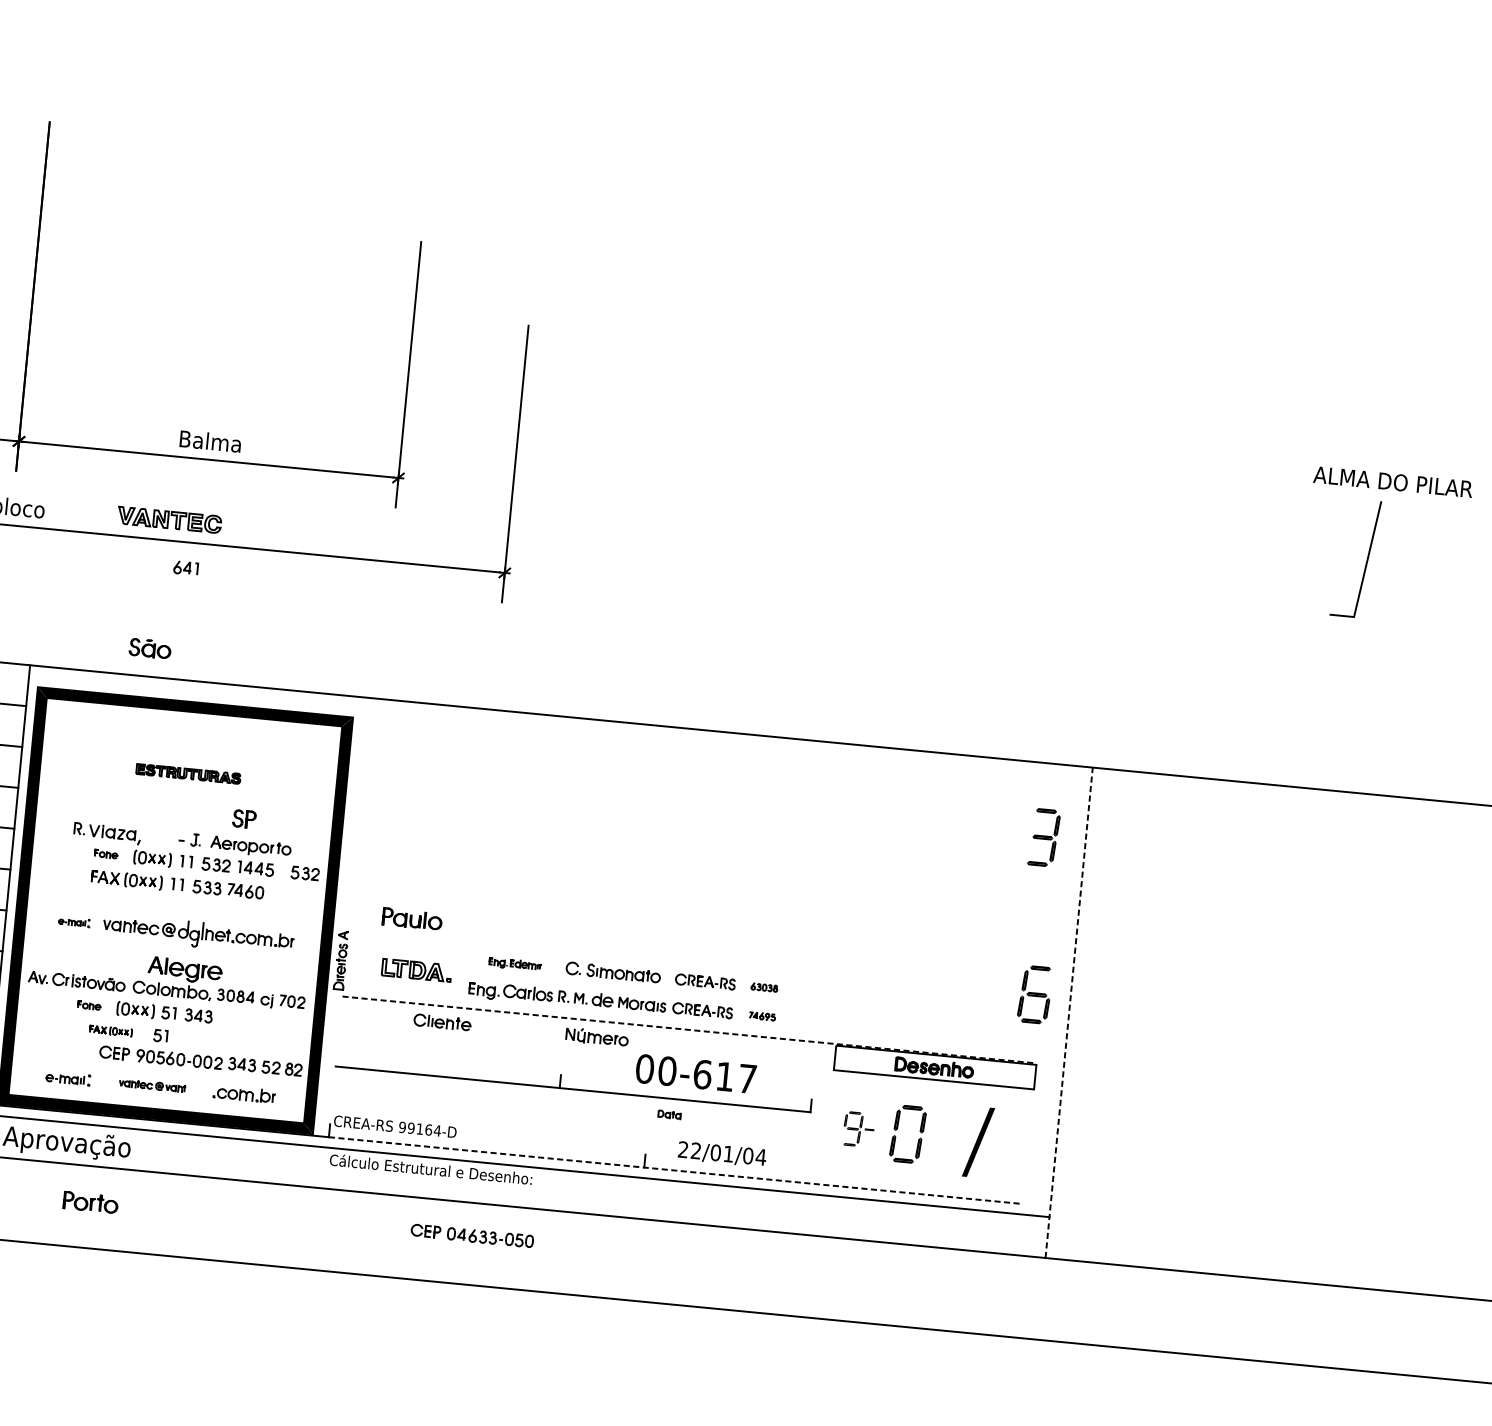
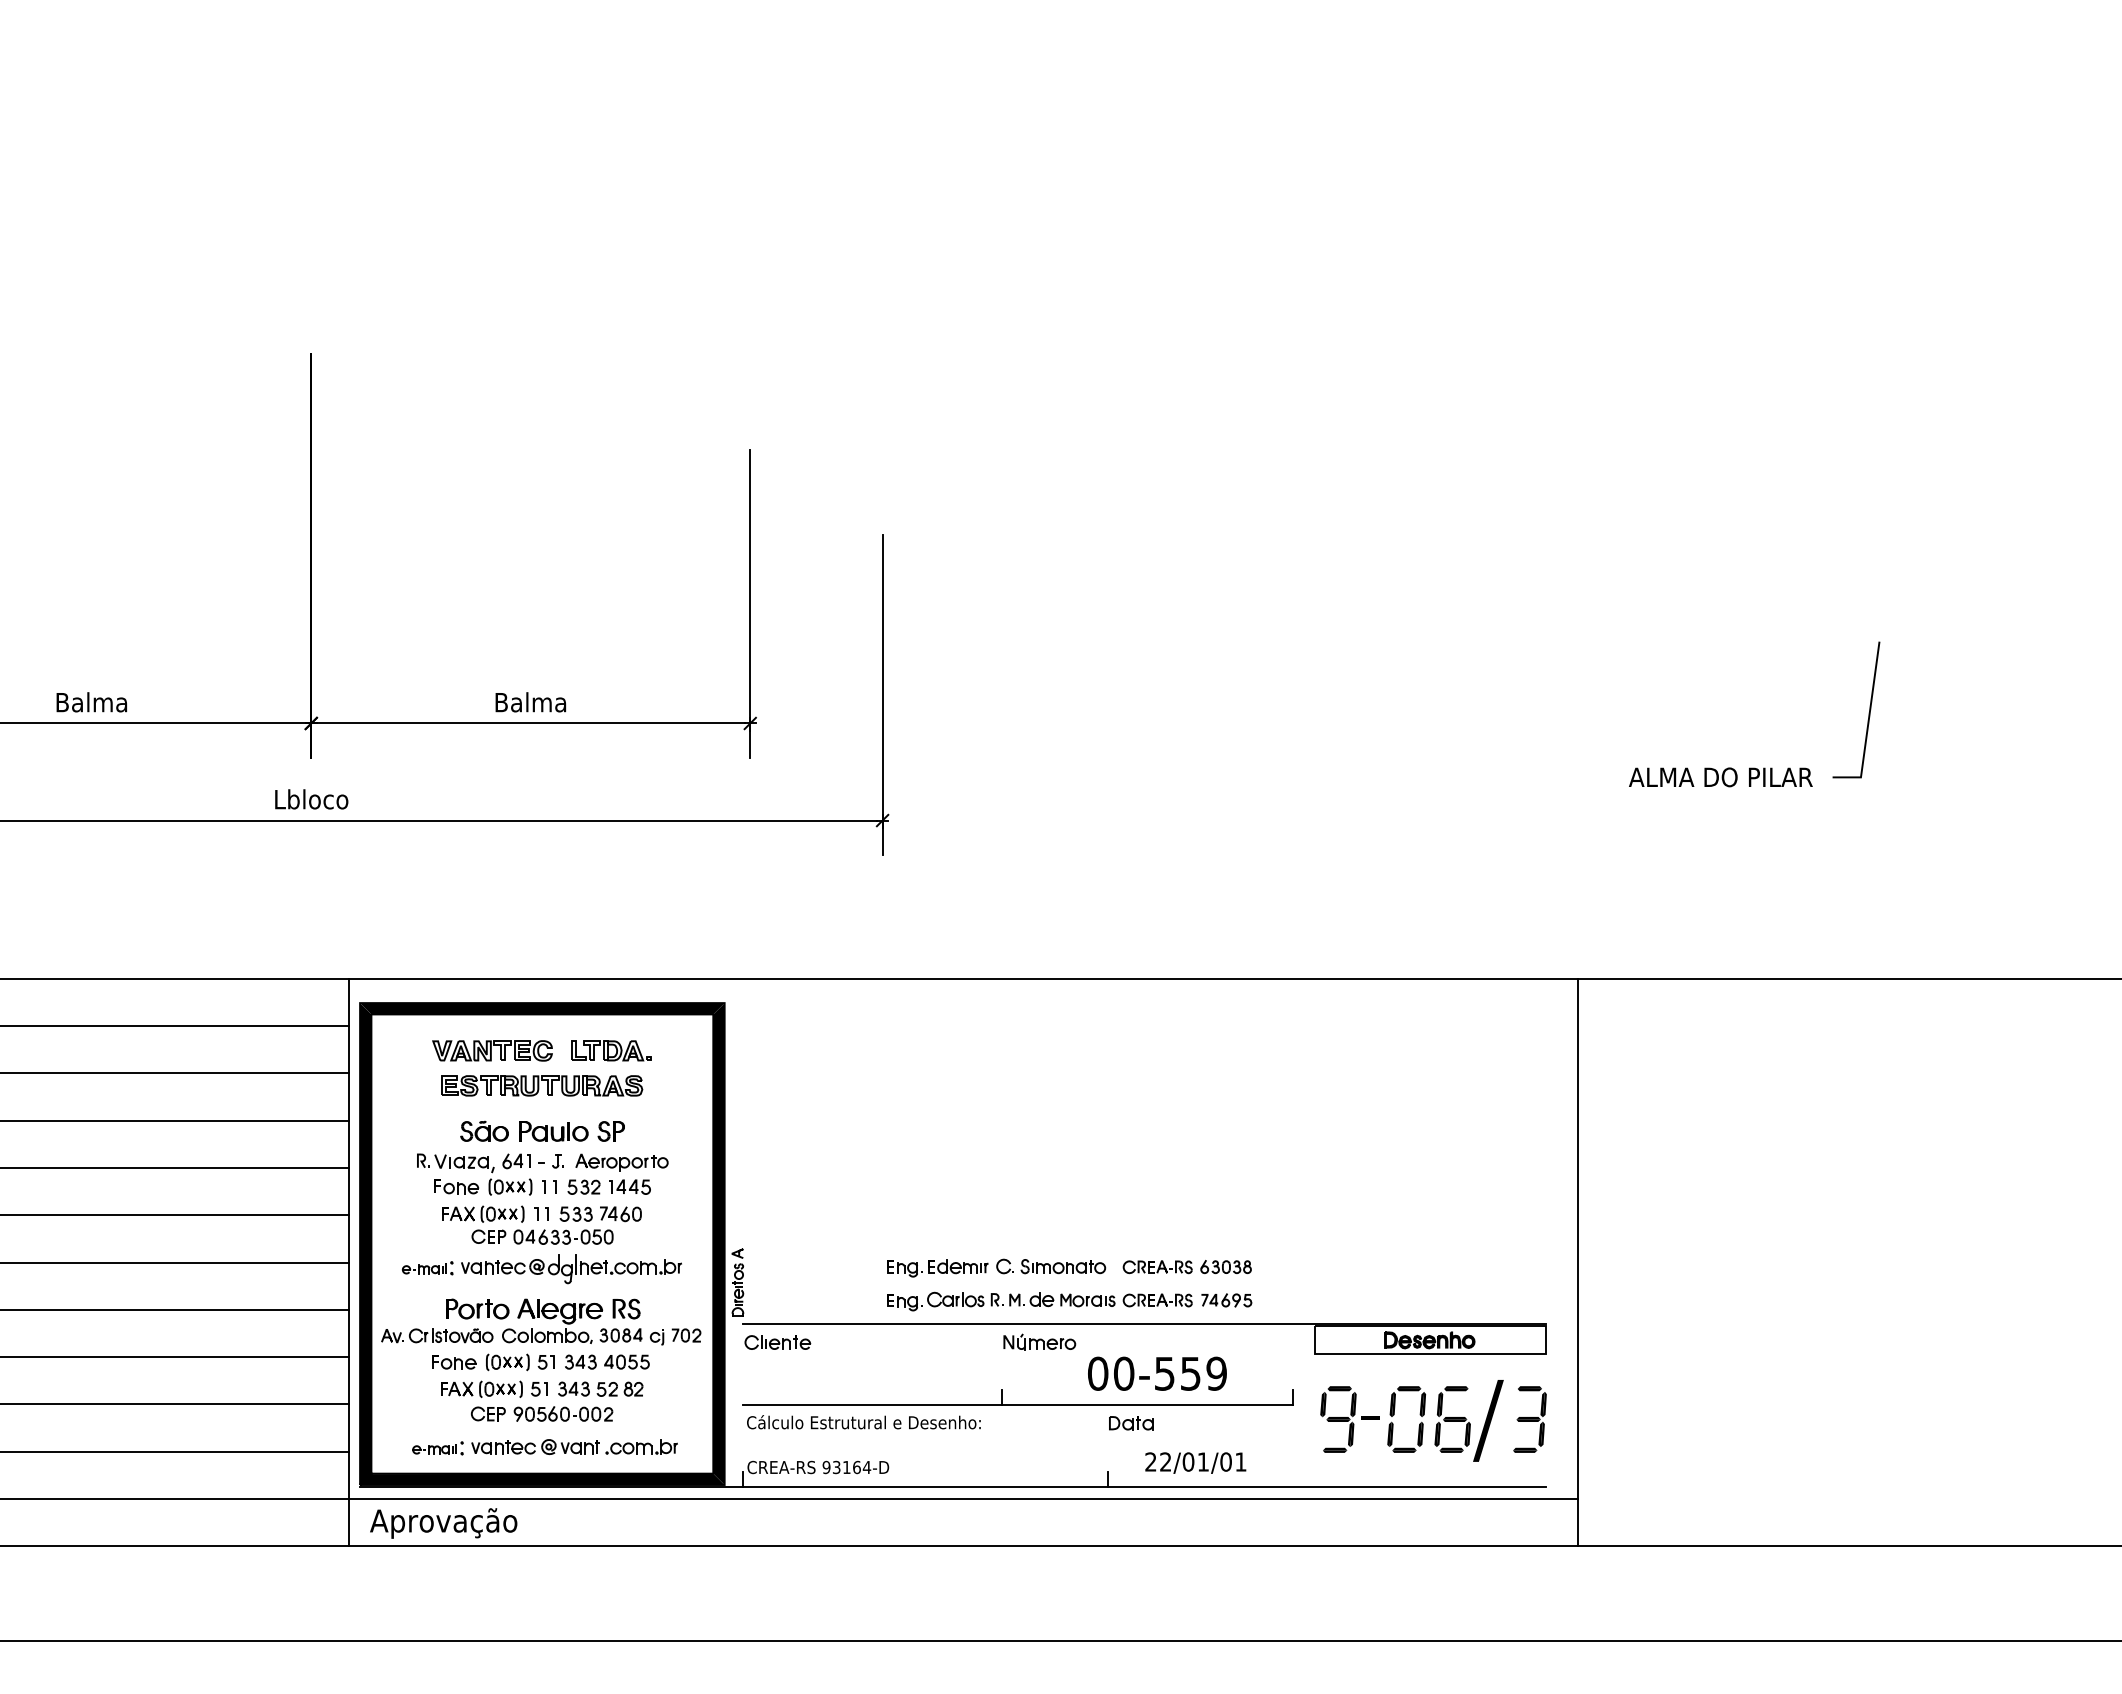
text: (1392, 482) -> (1720, 777), moved
part: (169, 519) -> (492, 1050), moved
part: (185, 568) -> (516, 1161), moved
part: (150, 647) -> (484, 1130), moved
part: (188, 773) -> (542, 1085), size x1.67
part: (1043, 837) -> (1529, 1419), moved
part: (106, 853) -> (456, 1186), size x1.67
part: (304, 872) -> (686, 1186), removed
part: (412, 919) -> (553, 1131), moved
part: (74, 922) -> (427, 1268), size x1.43
part: (514, 964) -> (937, 1268), size x1.67
part: (416, 970) -> (611, 1050), moved
part: (242, 973) -> (626, 1308), added
part: (763, 987) -> (1225, 1267), size x1.67
part: (1034, 994) -> (1452, 1419), moved
part: (89, 1005) -> (454, 1362), size x1.67
line: (1069, 1012) -> (1578, 1262), dashed -> solid
part: (762, 1016) -> (1226, 1300), size x1.67
part: (238, 1019) -> (626, 1361), added
part: (442, 1022) -> (777, 1342), moved
part: (110, 1030) -> (481, 1388), size x1.67
line: (689, 1030) -> (1144, 1324), dashed -> solid
part: (265, 1066) -> (600, 1388), moved
text: (724, 1076) -> (1190, 1373), 00-617 -> 00-559
part: (152, 1085) -> (535, 1447), size x1.67
part: (669, 1114) -> (1131, 1423), size x1.67
text: (411, 1128) -> (836, 1467), 99164-D -> 93164-D
part: (858, 1129) -> (1349, 1419), size x1.67
text: (760, 1156) -> (1240, 1461), 22/01/04 -> 22/01/01
text: (430, 1169) -> (863, 1422), moved
line: (675, 1170) -> (1144, 1486), dashed -> solid
part: (90, 1202) -> (477, 1308), moved
part: (472, 1235) -> (542, 1236), moved

